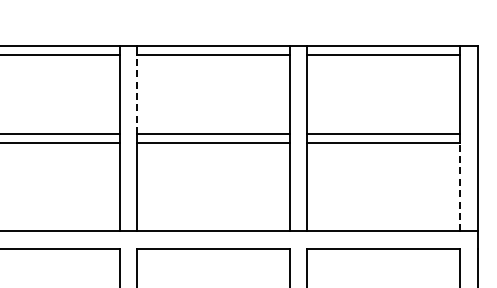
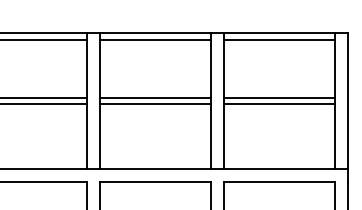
line: (137, 94) -> (100, 68), dashed -> solid
line: (459, 186) -> (334, 135), dashed -> solid

